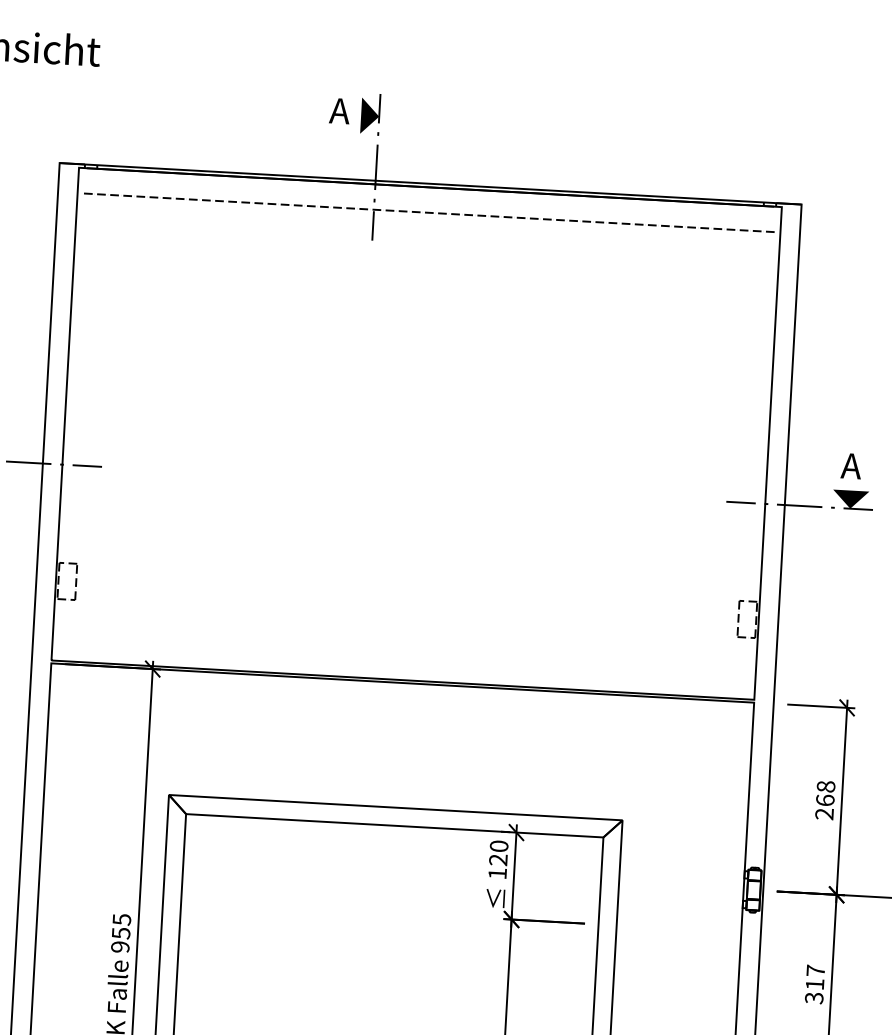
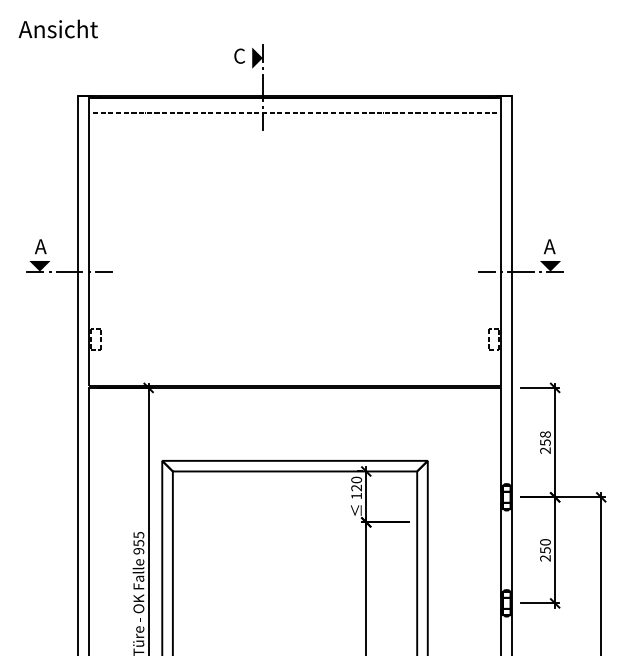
text: (339, 109) -> (239, 55), A -> C
text: (825, 800) -> (545, 442), 268 -> 258
text: (815, 984) -> (545, 550), 317 -> 250

